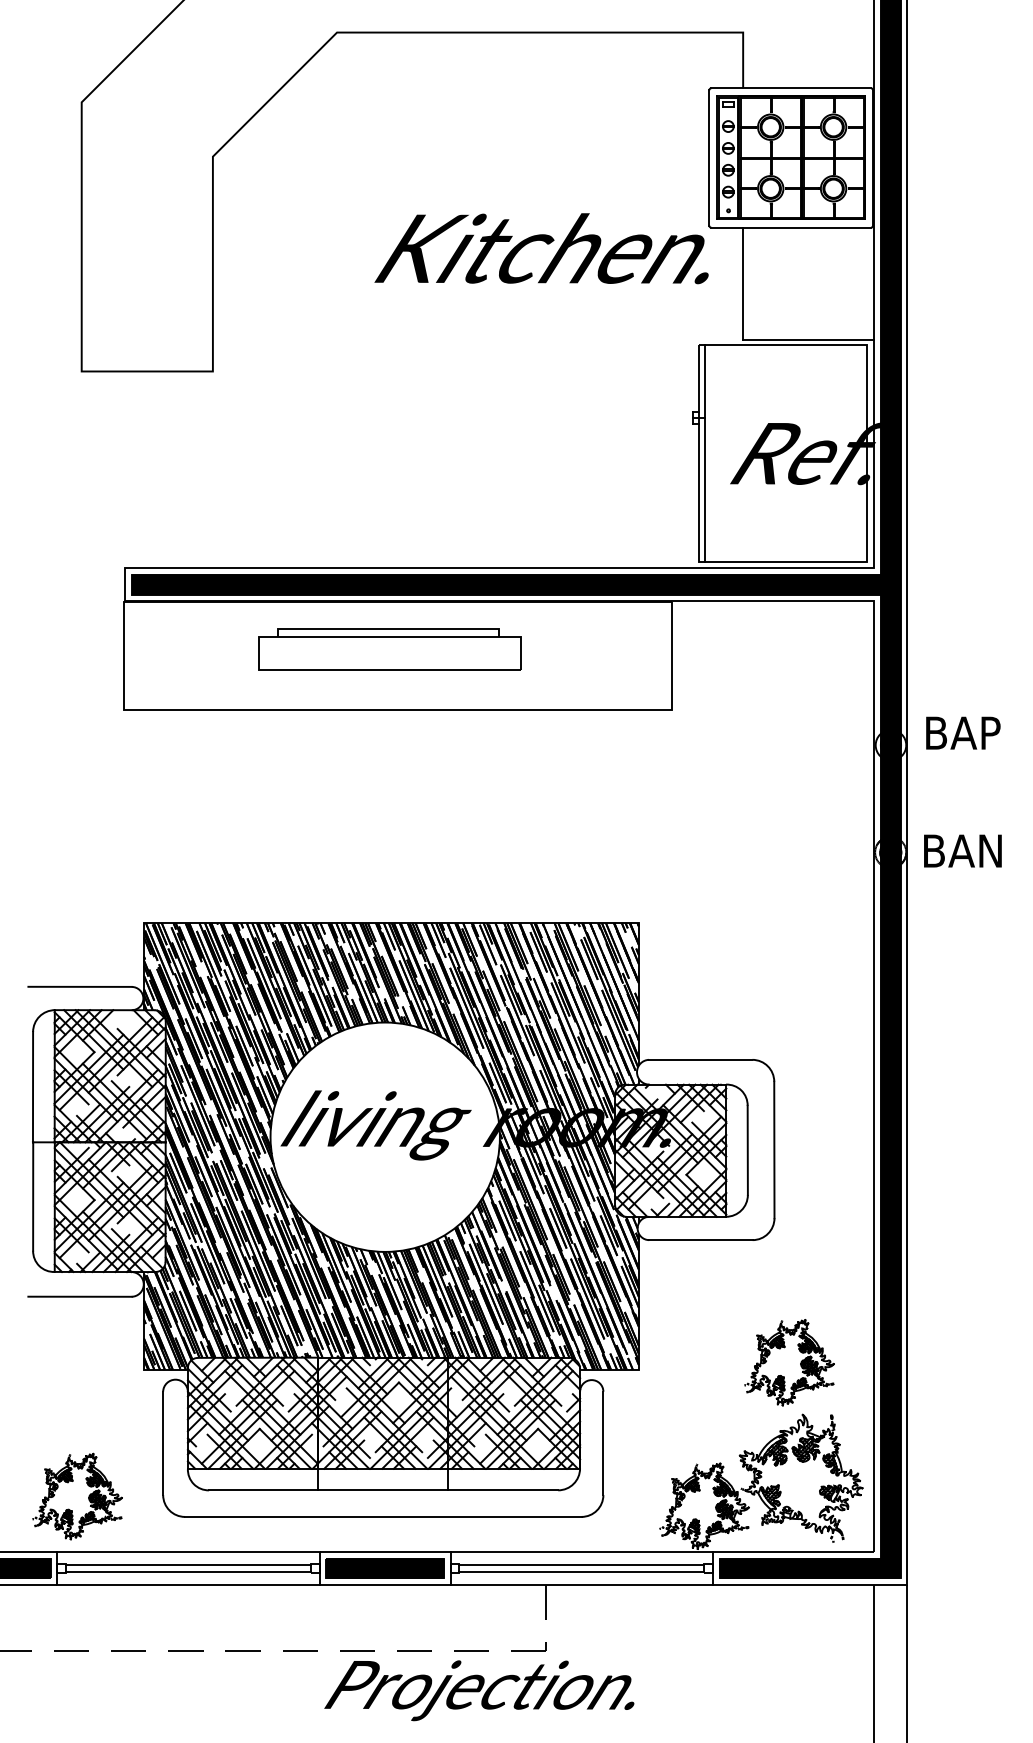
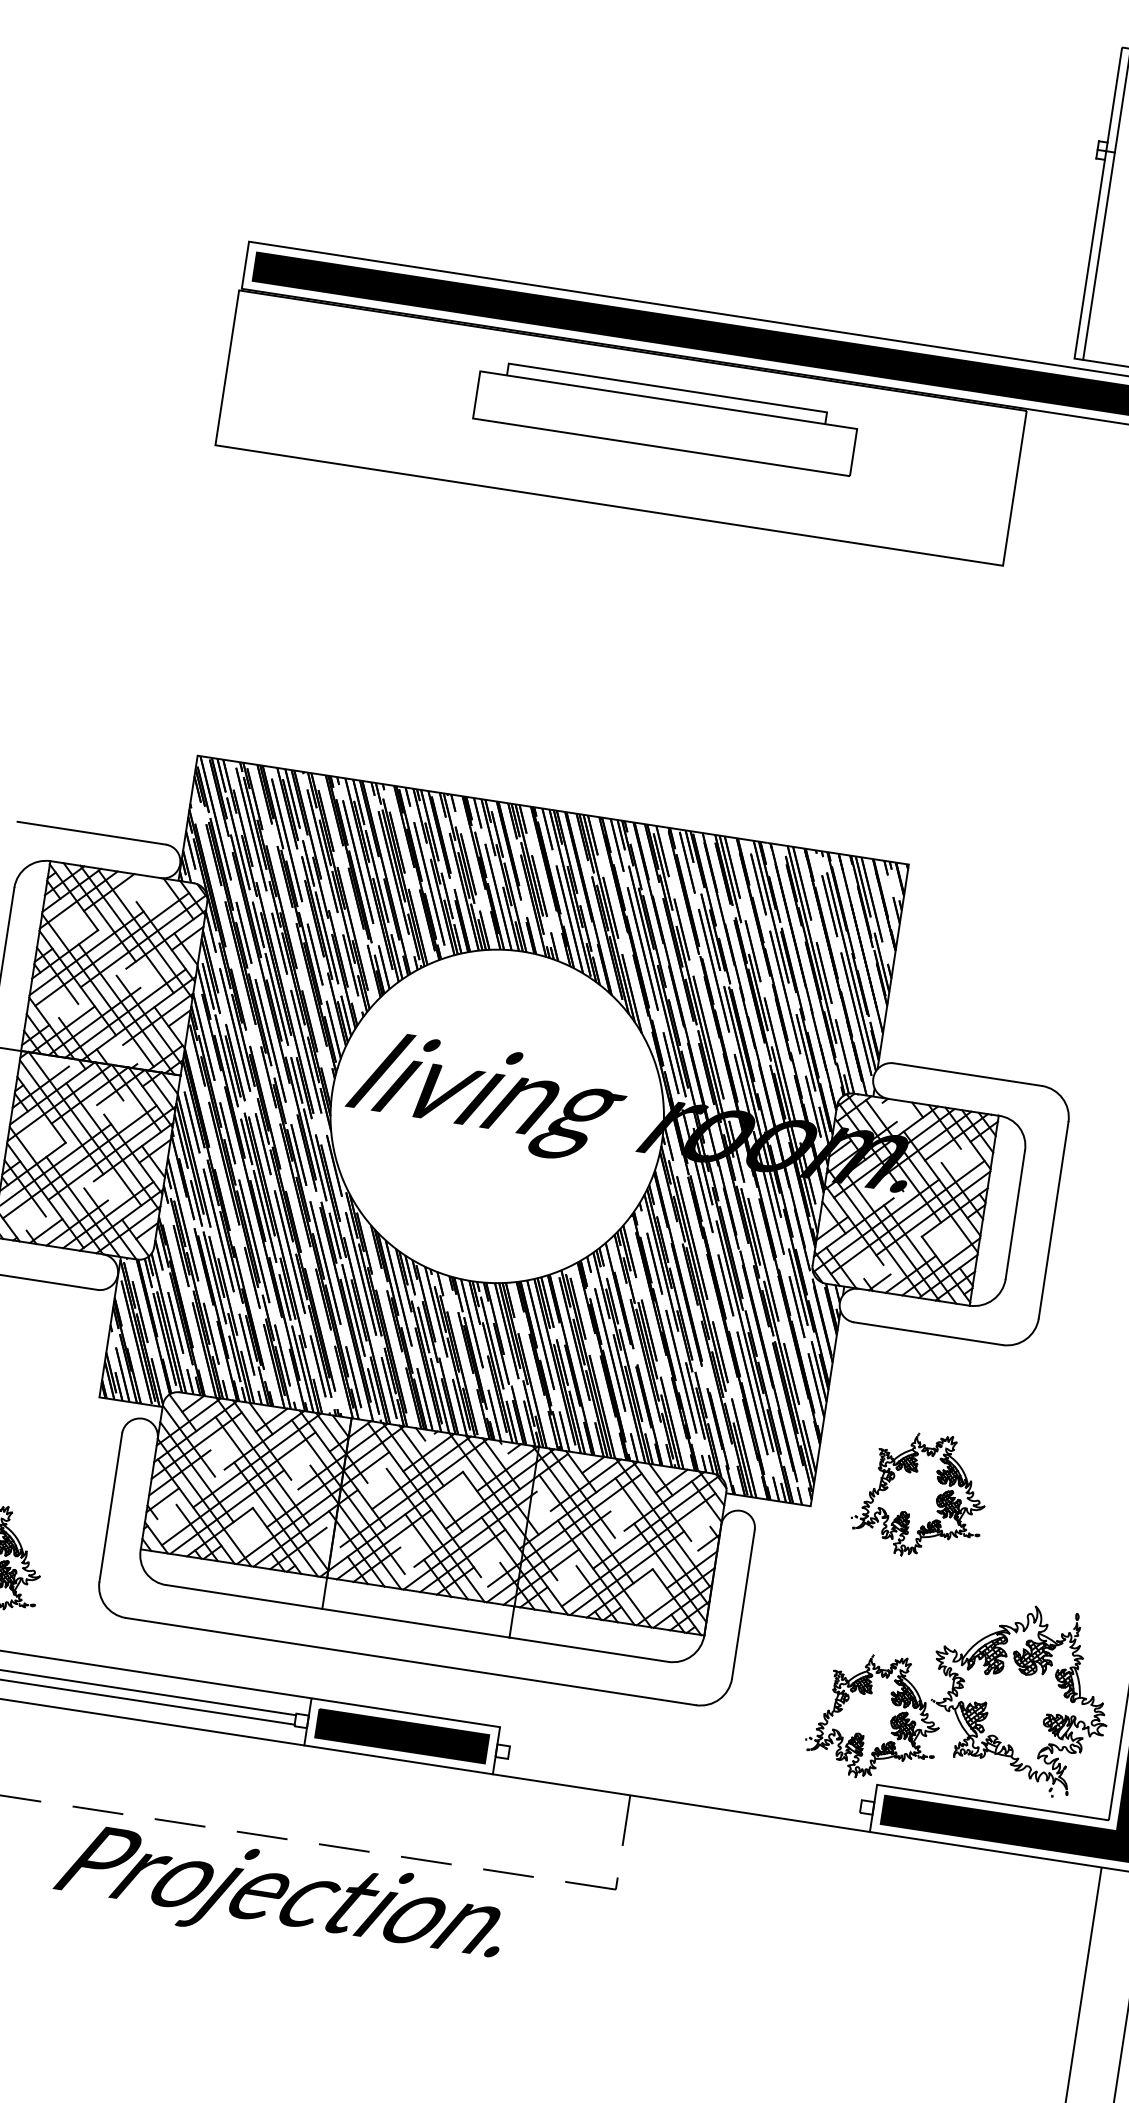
part: (389, 649) -> (664, 417), moved
part: (789, 1362) -> (920, 1494), moved
line: (581, 1552) -> (687, 1756), removed
line: (581, 1565) -> (685, 1774), removed
line: (581, 1571) -> (683, 1783), removed
text: (479, 1690) -> (279, 1896), moved

